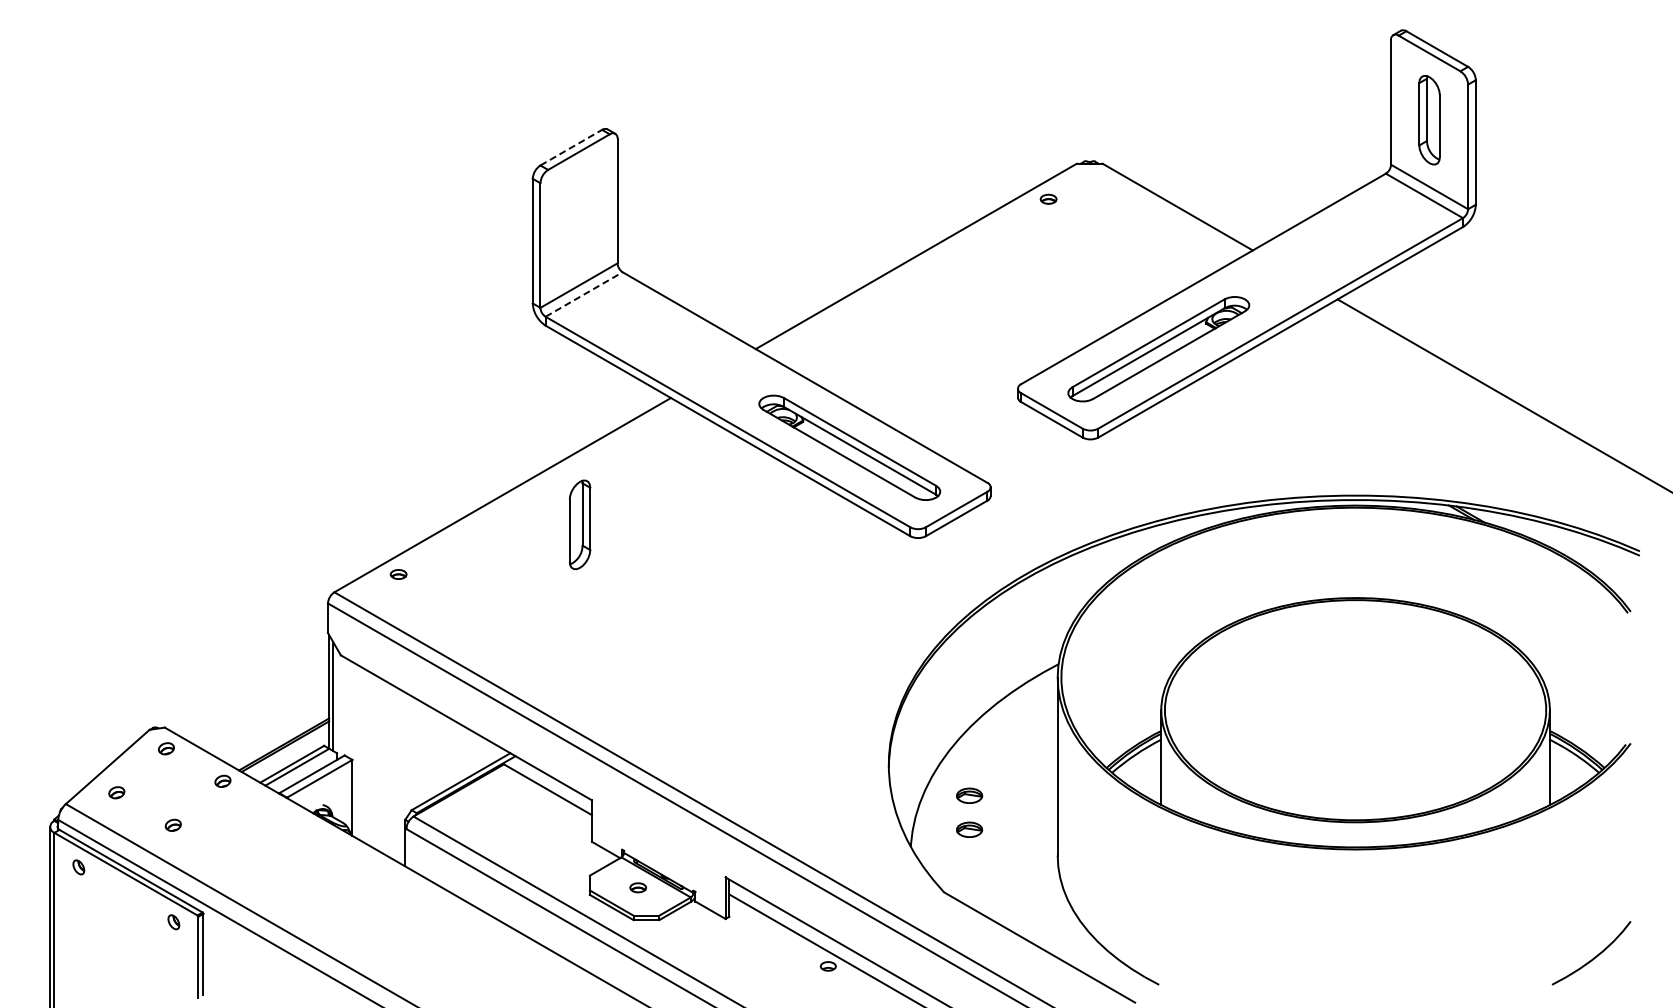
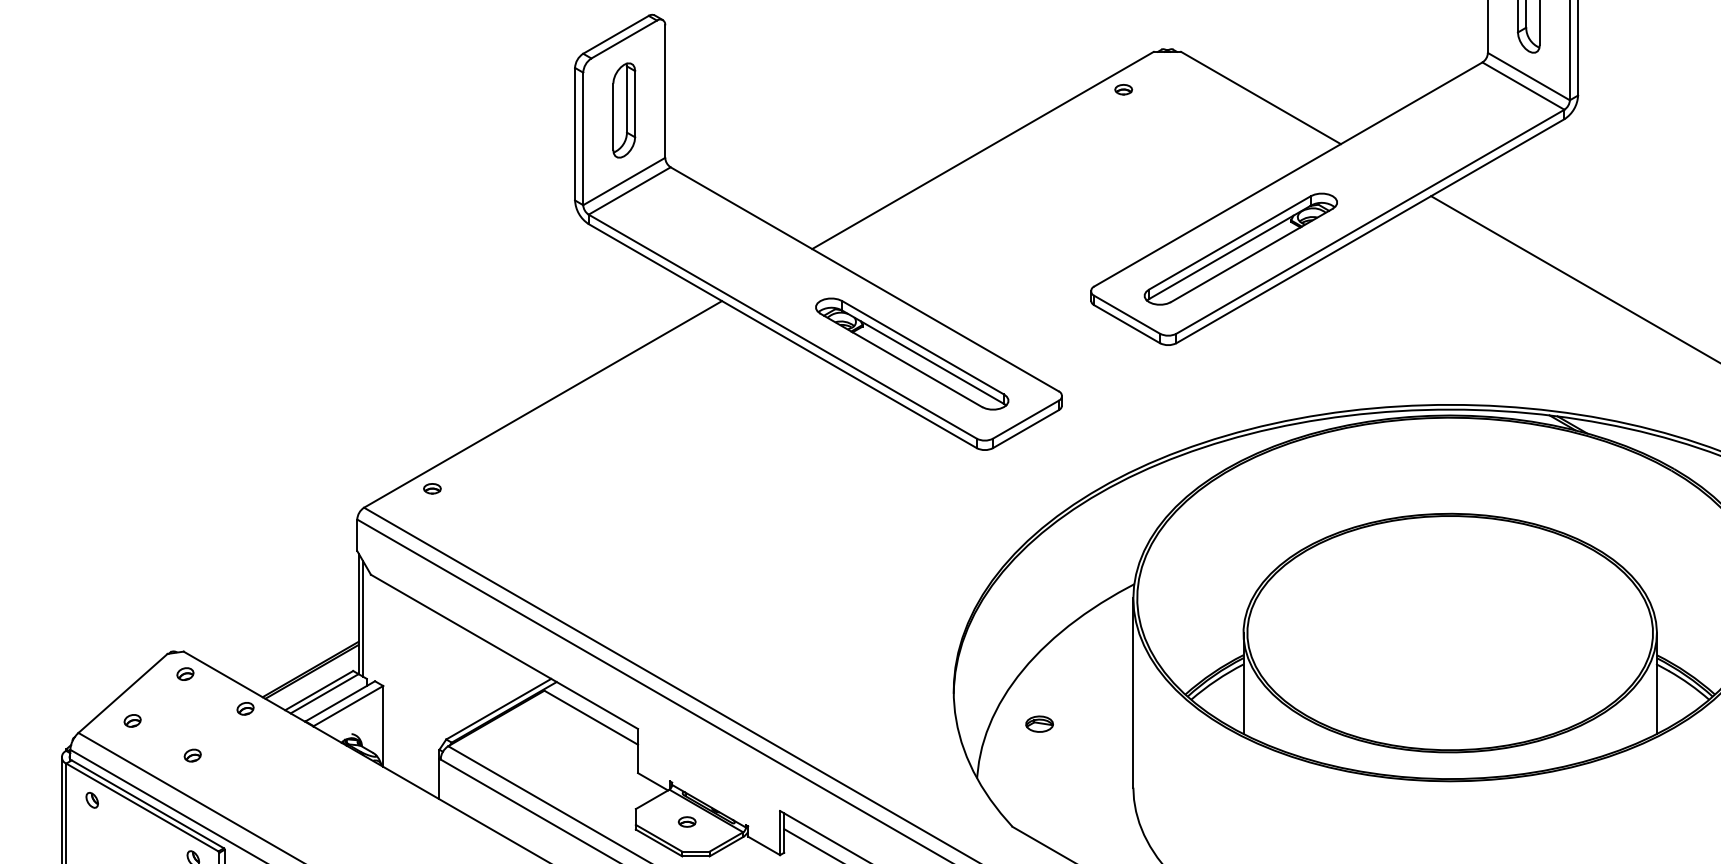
line: (571, 147) -> (616, 34), dashed -> solid
line: (584, 294) -> (630, 190), dashed -> solid
part: (579, 524) -> (623, 110), moved
part: (969, 829) -> (1039, 760), removed

